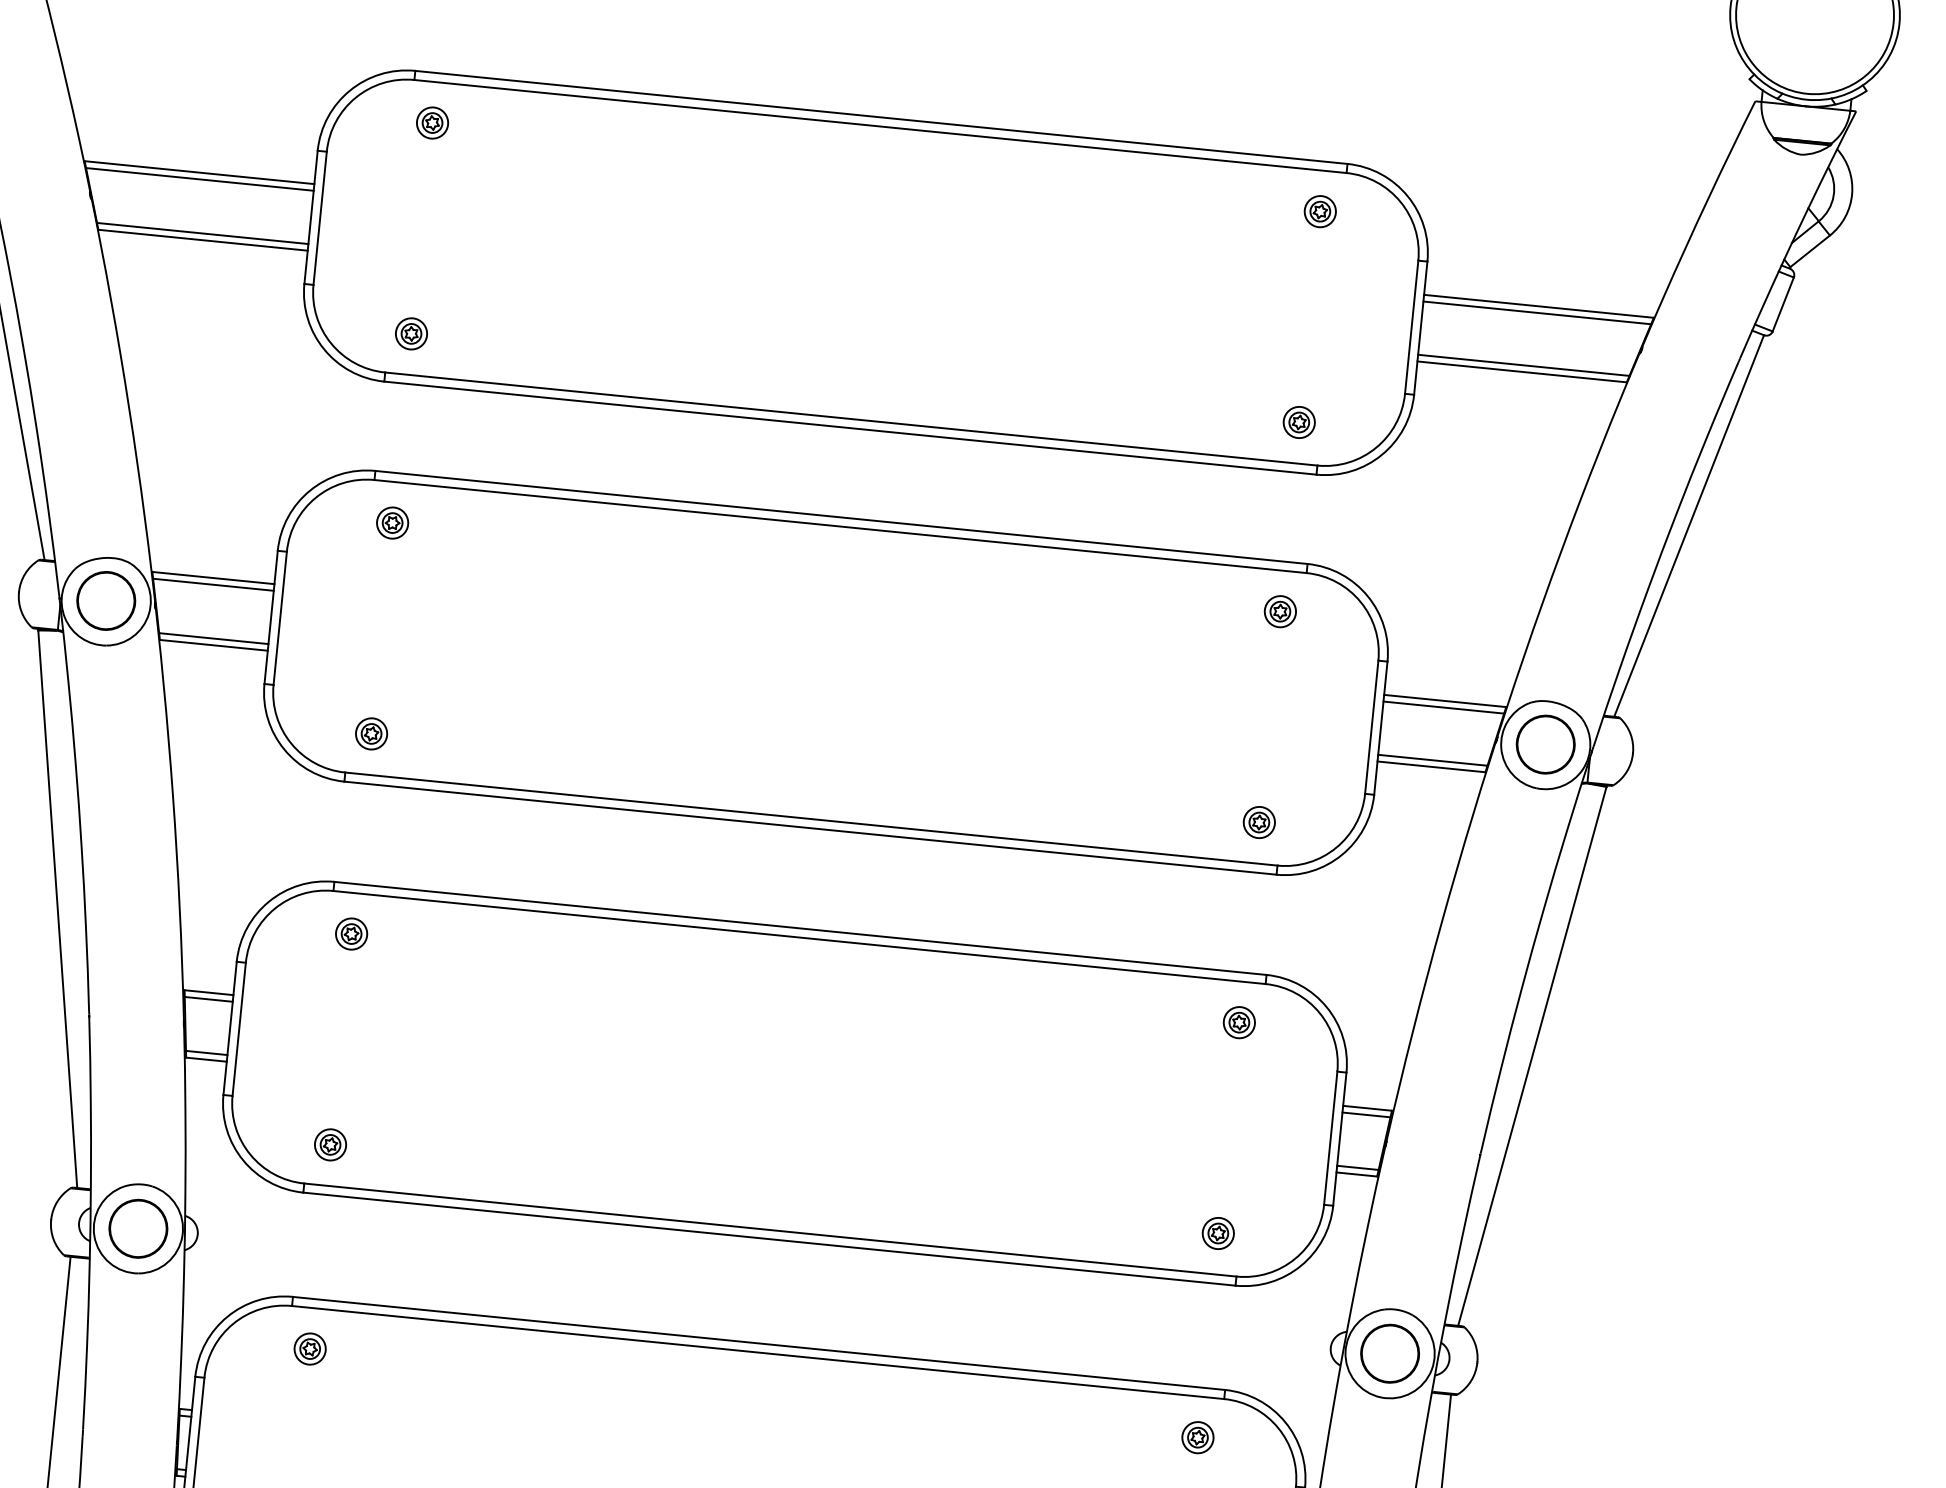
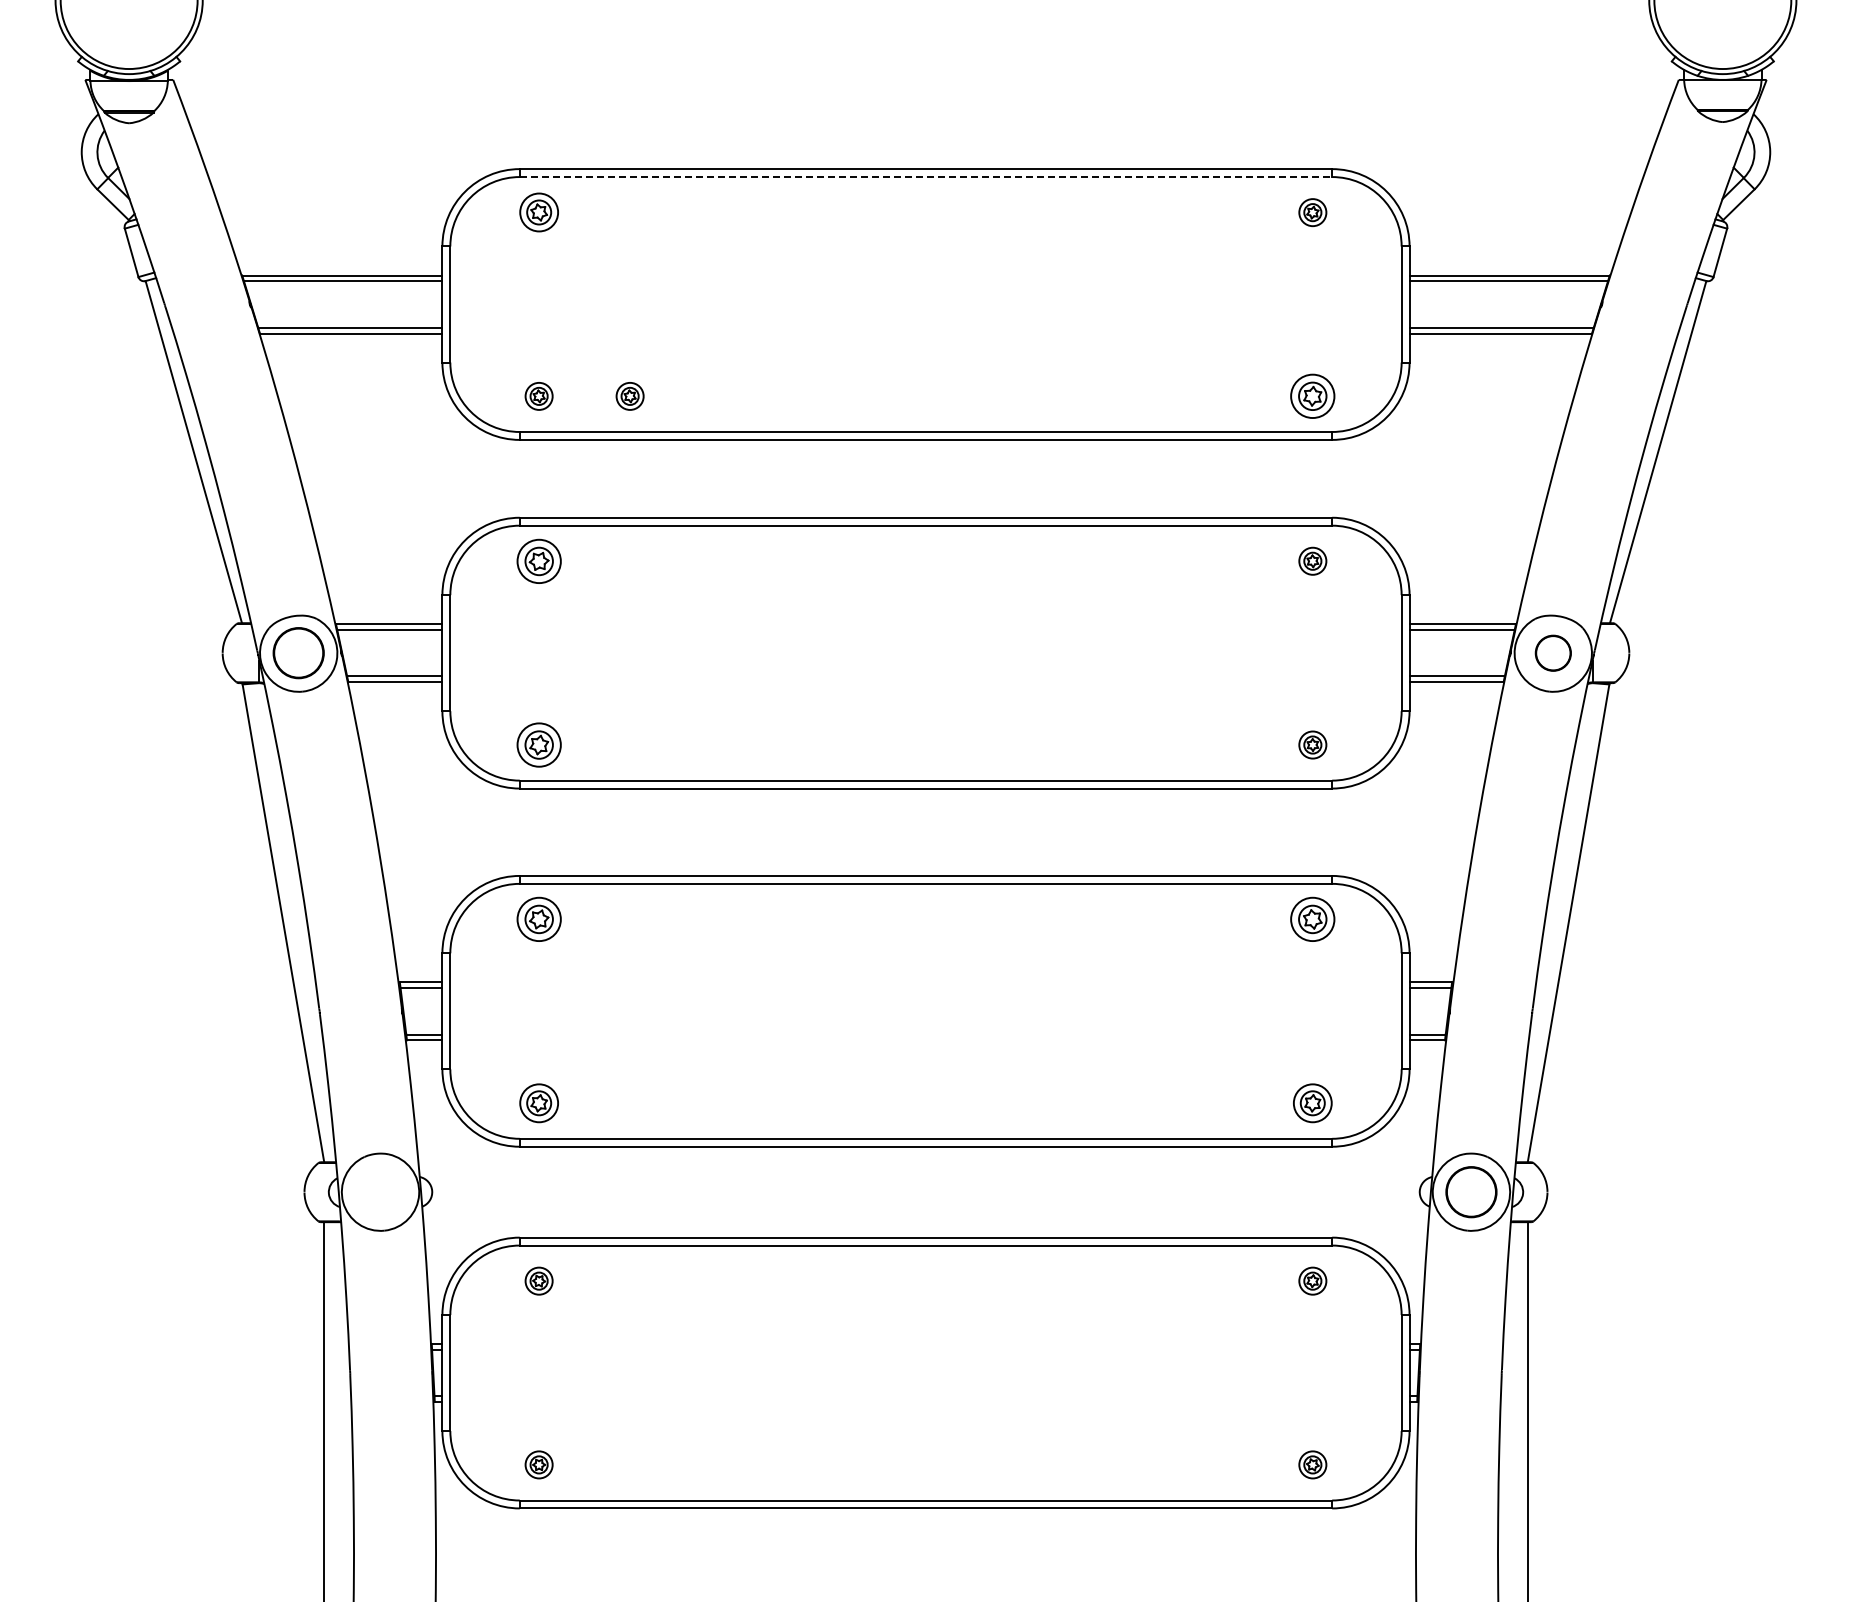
part: (431, 122) -> (538, 212), size x1.4
line: (881, 127) -> (926, 177), solid -> dashed
part: (515, 344) -> (629, 396), added
part: (1298, 422) -> (1312, 396), size x1.6
part: (391, 522) -> (538, 560), size x1.6
part: (370, 733) -> (538, 744), size x1.6
circle: (1545, 745) -> (1553, 653), size x0.7
part: (350, 934) -> (538, 919), size x1.6
part: (1238, 1022) -> (1312, 919), size x1.6
part: (329, 1144) -> (538, 1102), size x1.4
circle: (138, 1229) -> (380, 1192), removed
part: (1218, 1232) -> (1312, 1102), size x1.4

